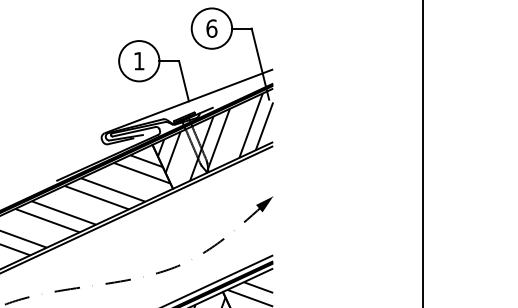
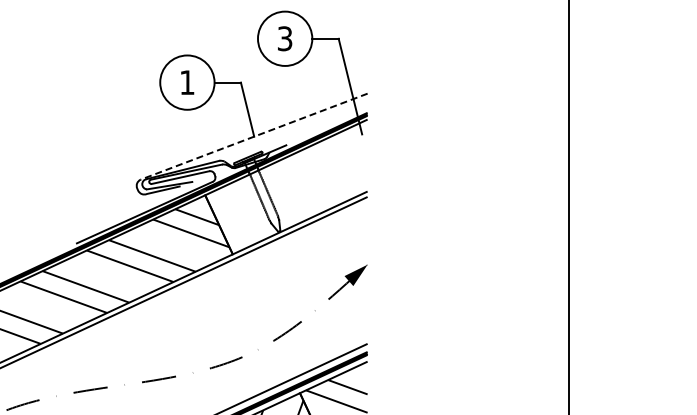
text: (211, 28) -> (284, 38), 6 -> 3
line: (188, 101) -> (253, 136), solid -> dashed
hatch: (215, 136) -> (289, 184), removed

